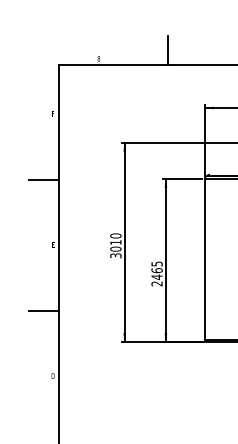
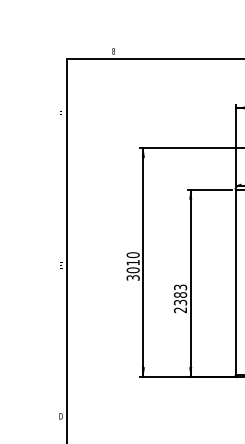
line: (168, 50) -> (193, 41), removed
line: (43, 180) -> (49, 191), removed
text: (156, 270) -> (179, 294), 2465 -> 2383
line: (43, 311) -> (49, 342), removed

